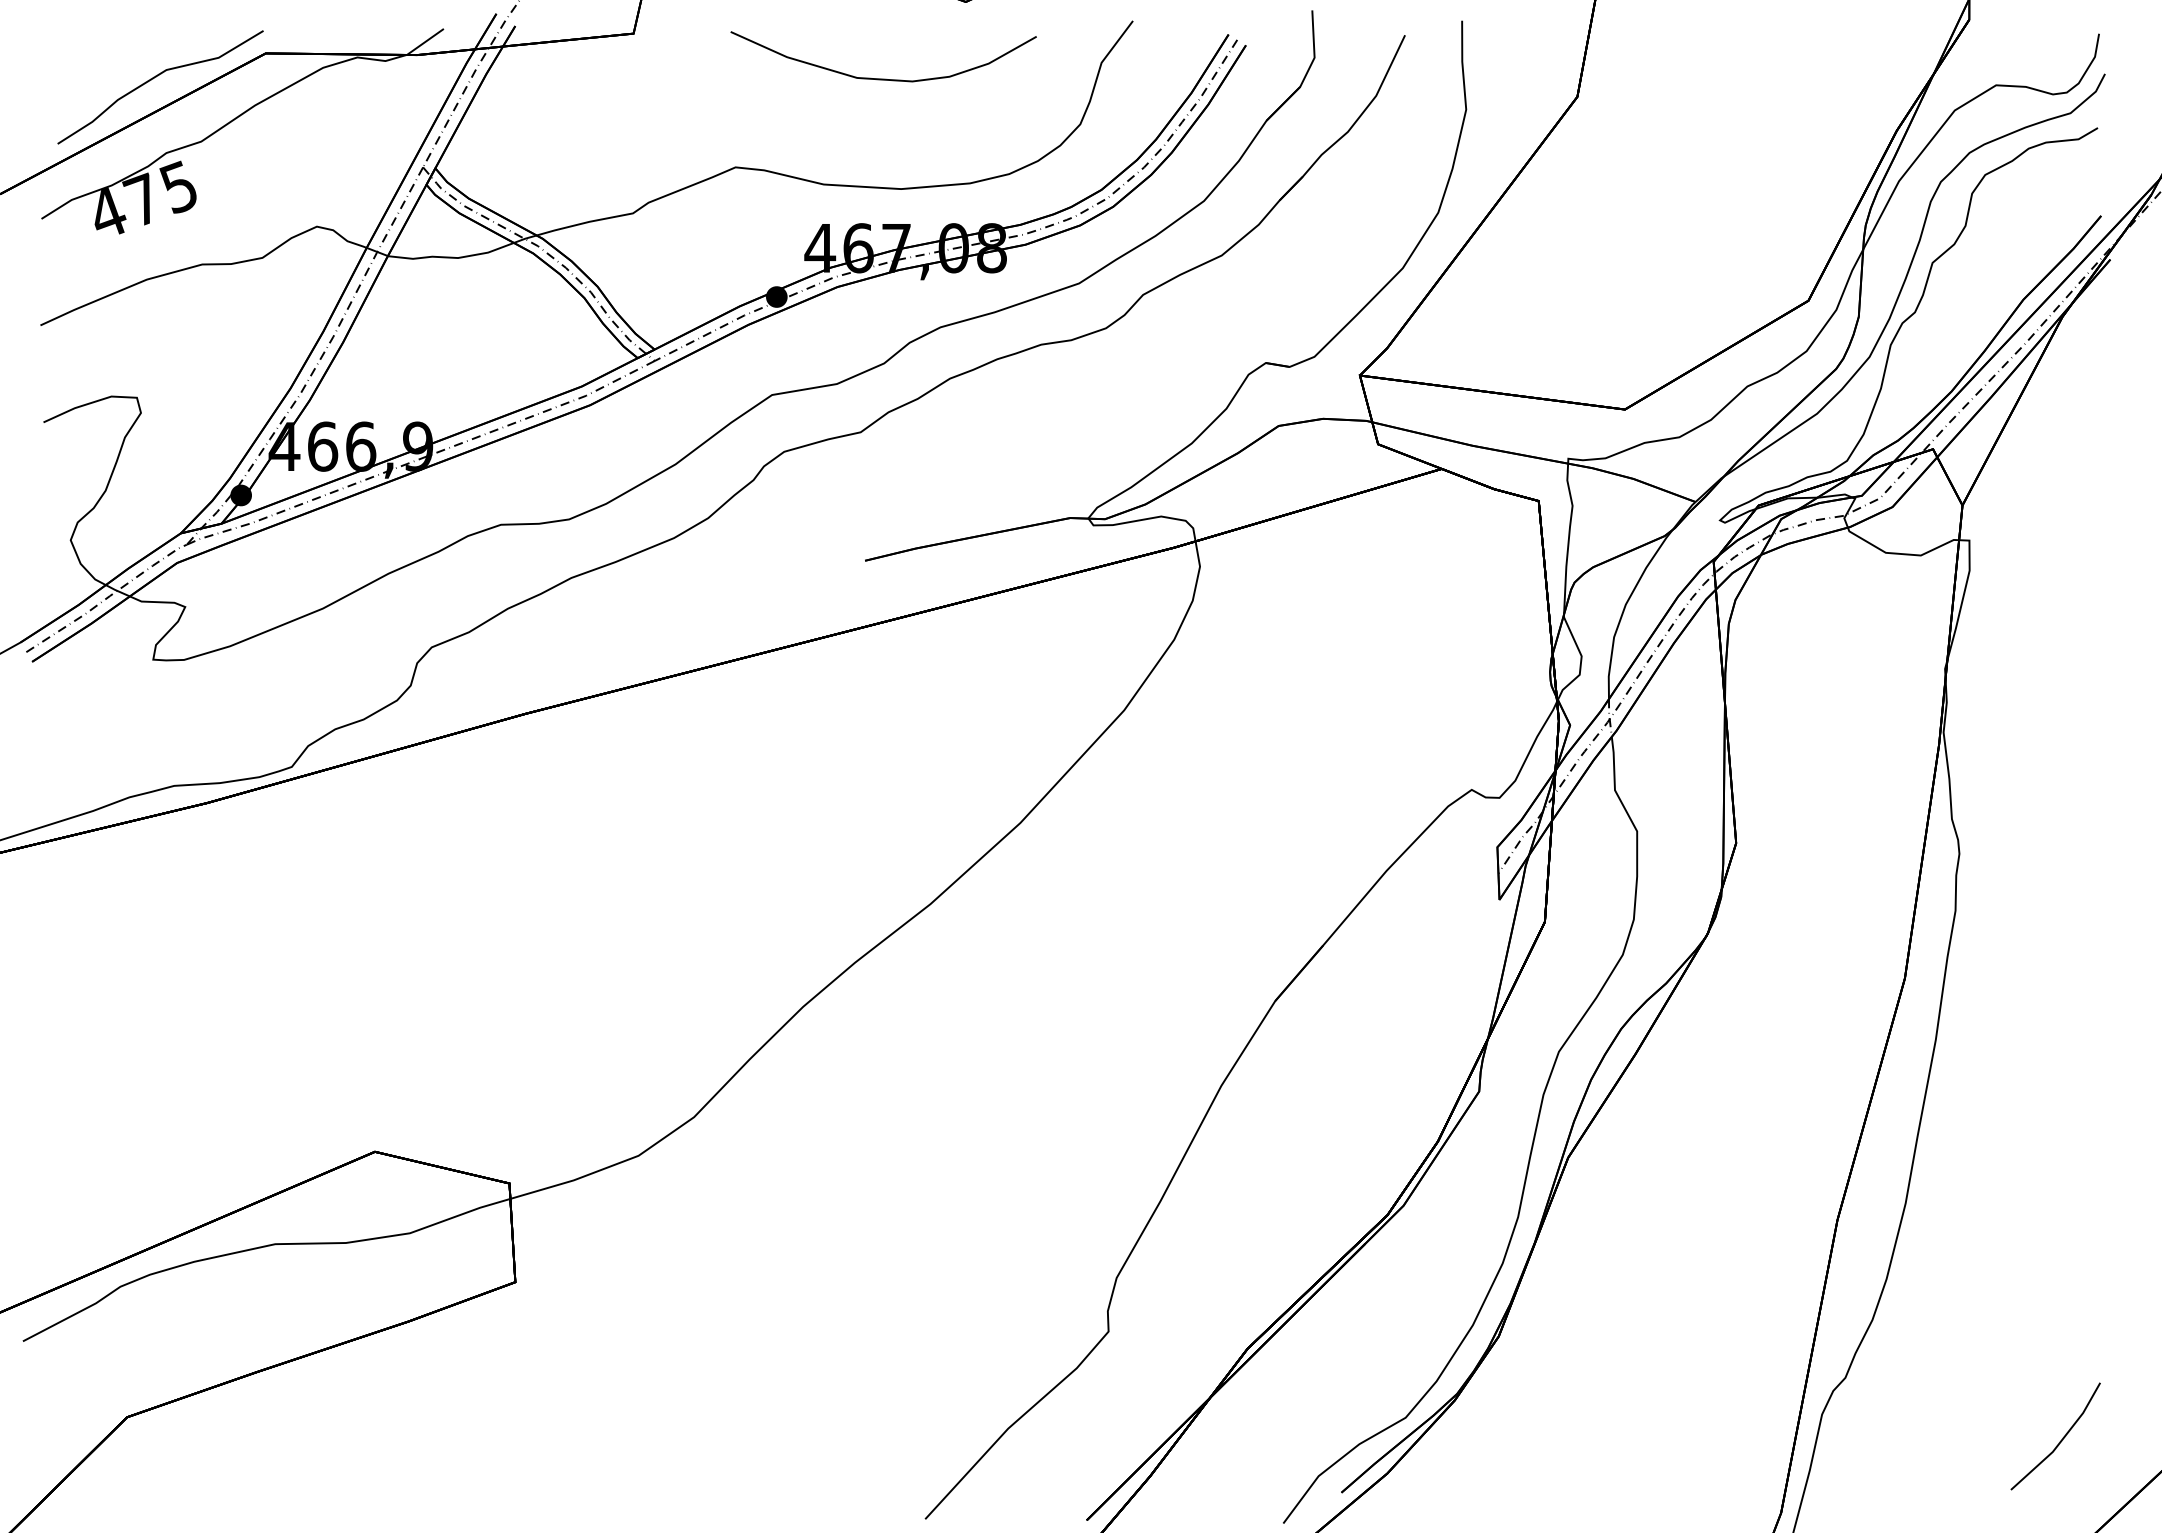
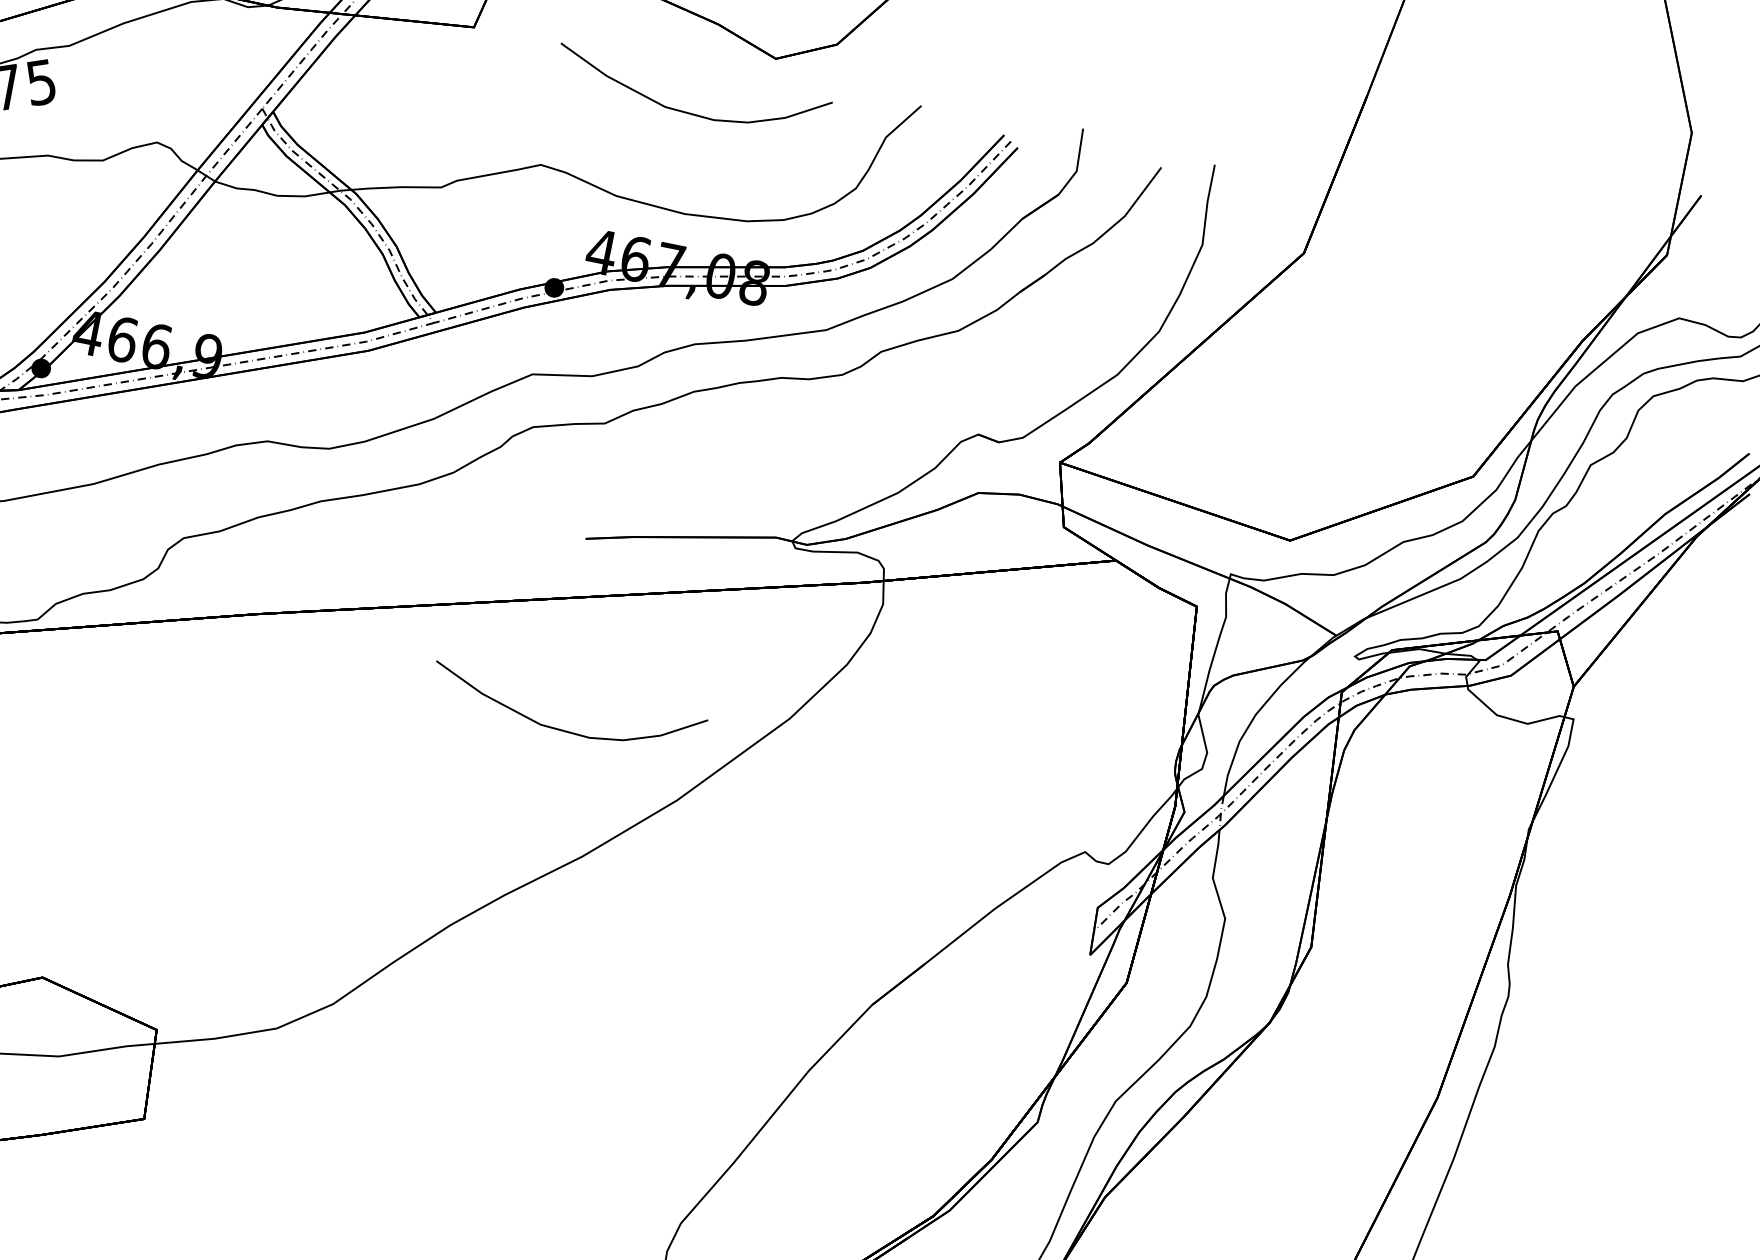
curve: (883, 771) -> (564, 729), added

